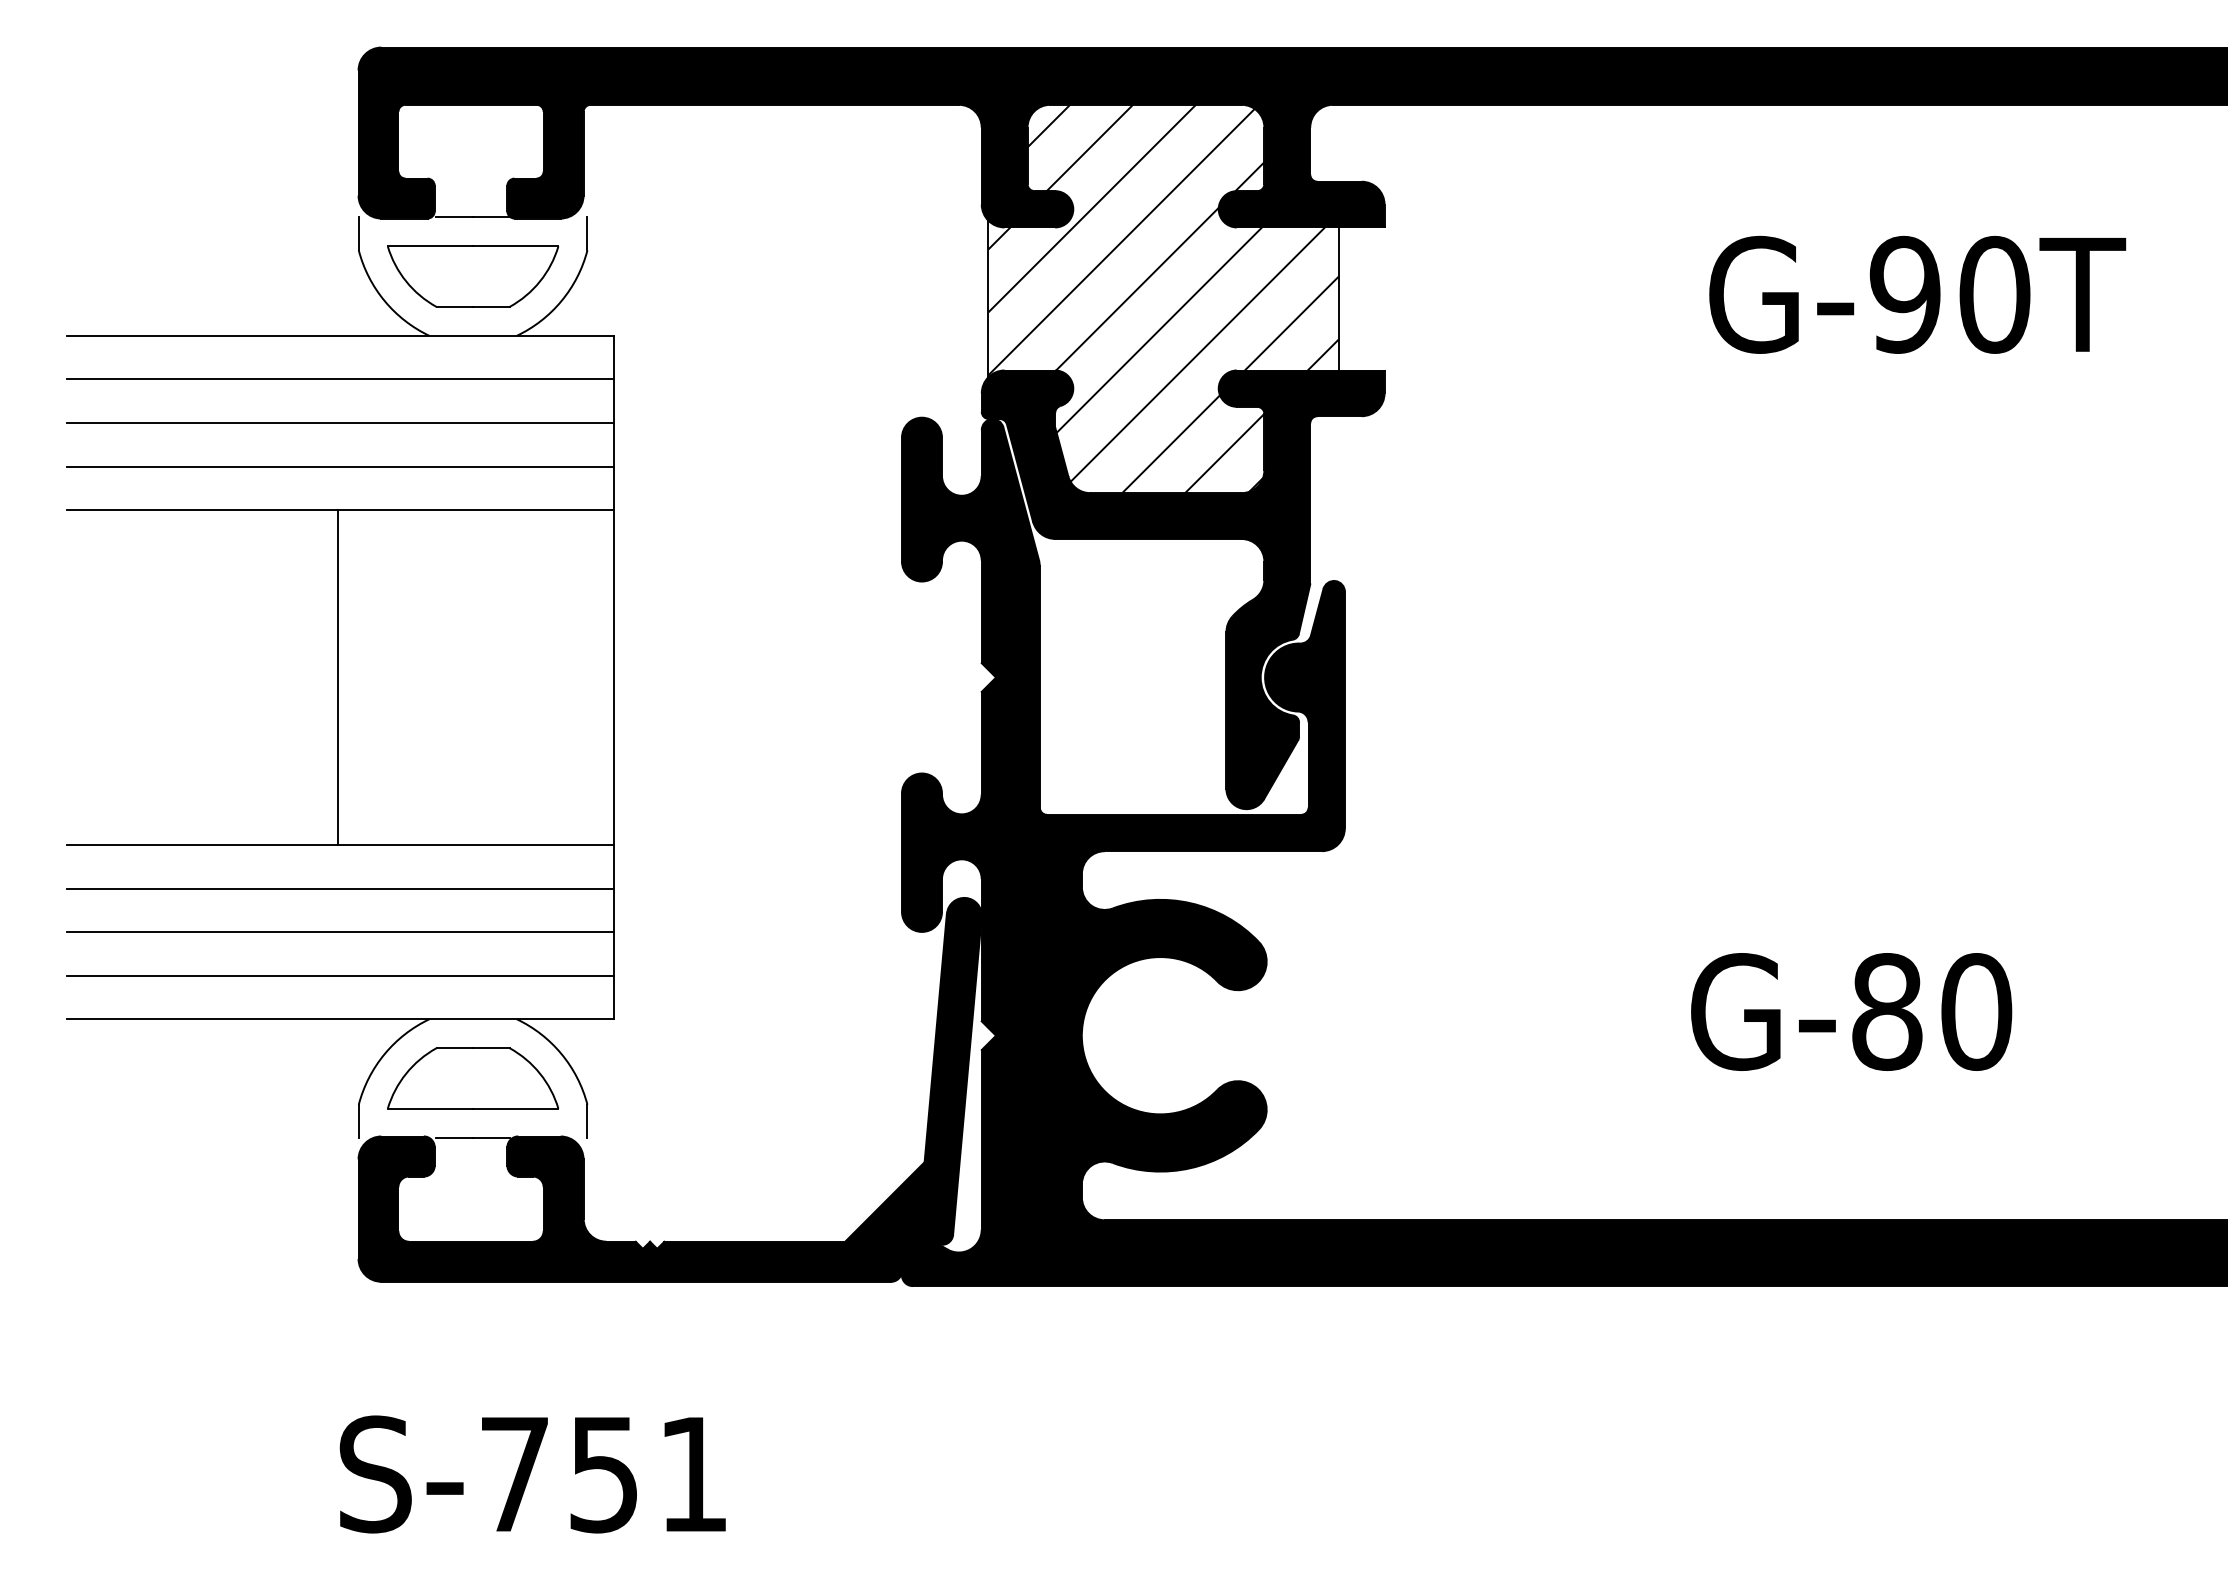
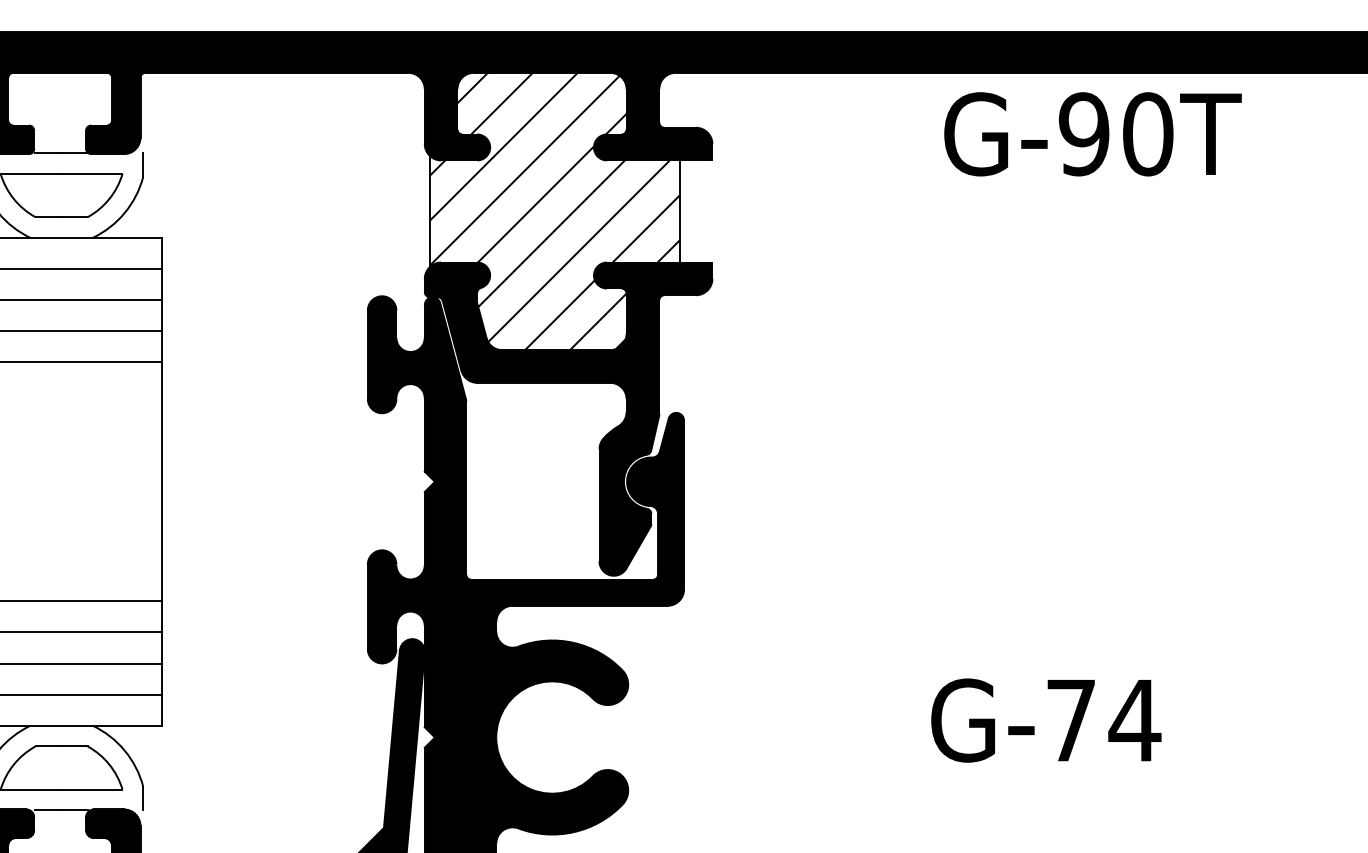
text: (1917, 294) -> (1092, 134), moved
text: (1932, 1011) -> (1103, 720), G-80 -> G-74

